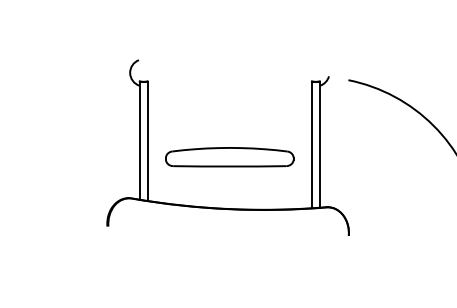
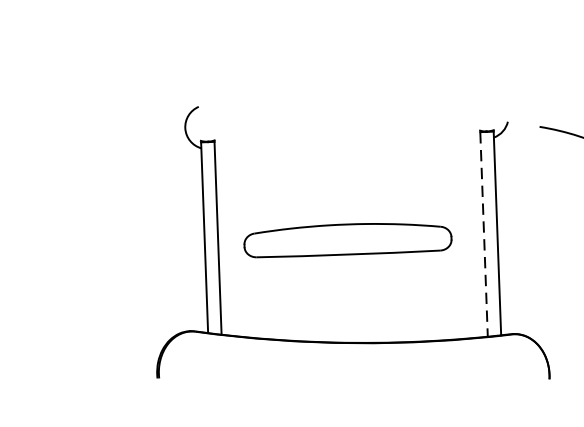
line: (311, 145) -> (483, 234), solid -> dashed
part: (229, 157) -> (347, 239), moved

